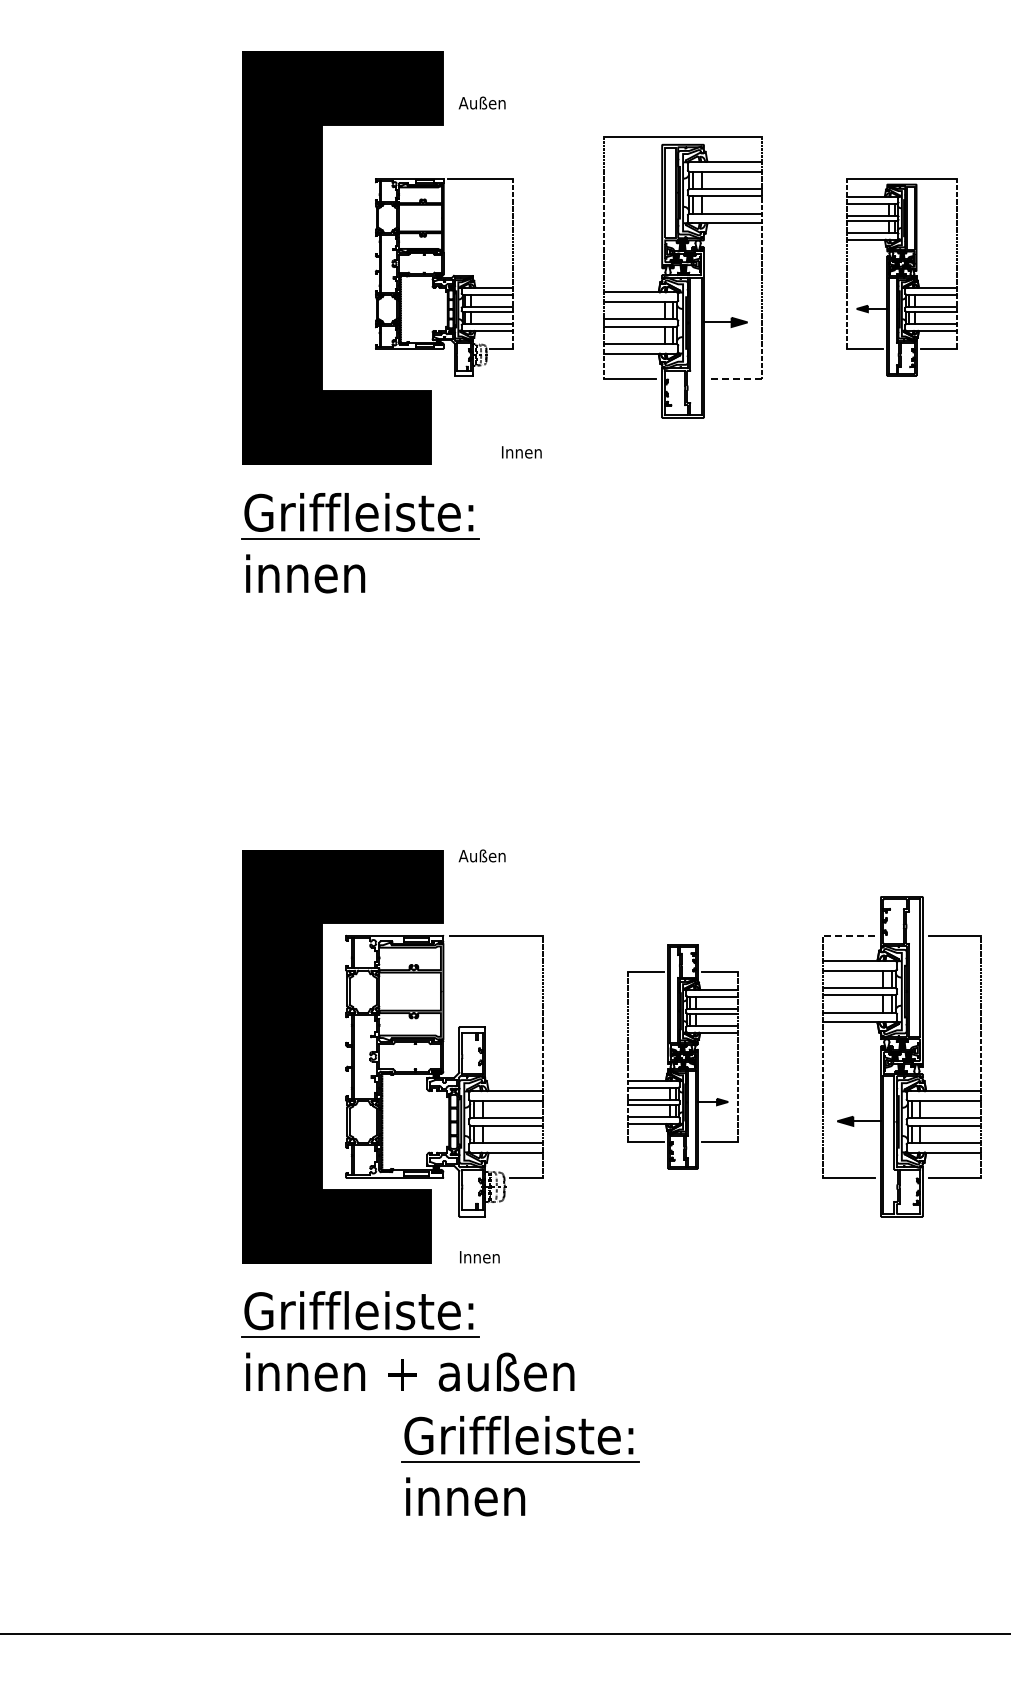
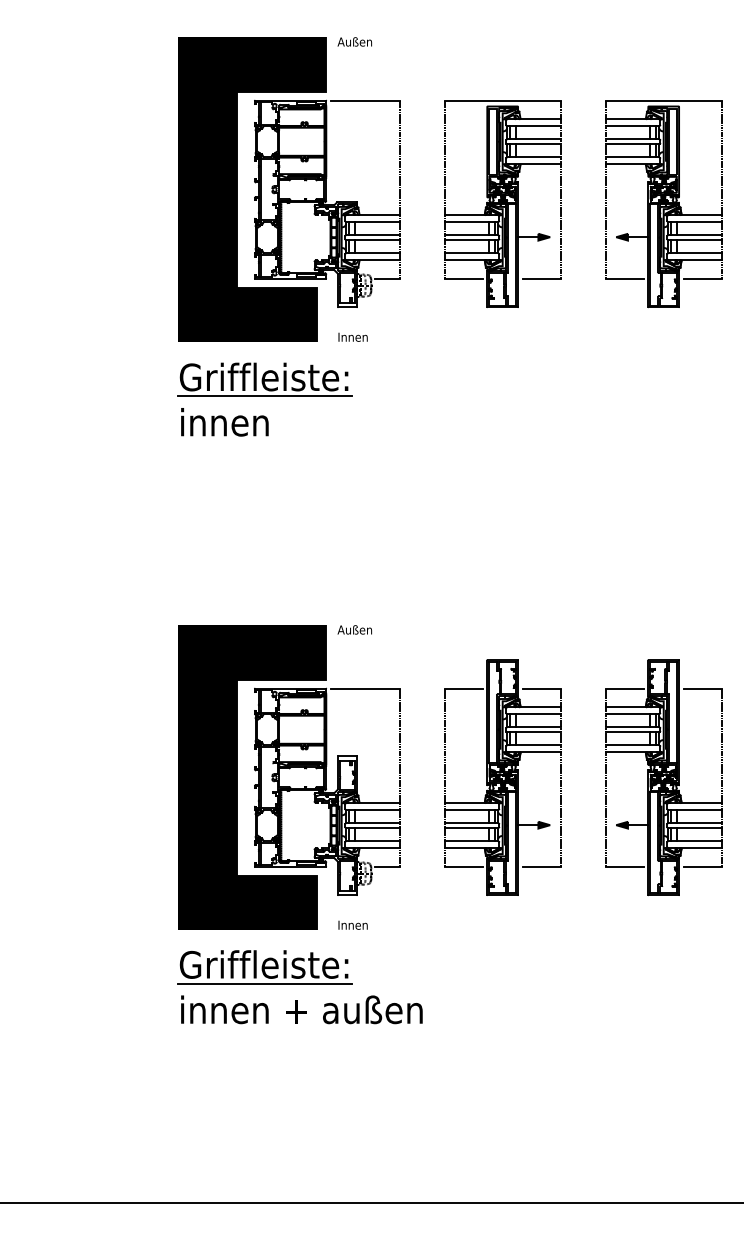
text: (481, 102) -> (354, 41), moved
part: (444, 277) -> (327, 204), size x1.43
part: (901, 277) -> (663, 204), size x1.43
line: (735, 378) -> (541, 278), dashed -> solid
text: (521, 452) -> (352, 337), moved
line: (848, 935) -> (624, 688), dashed -> solid
part: (682, 1056) -> (502, 777), size x1.43
part: (520, 1466) -> (383, 1079), removed

